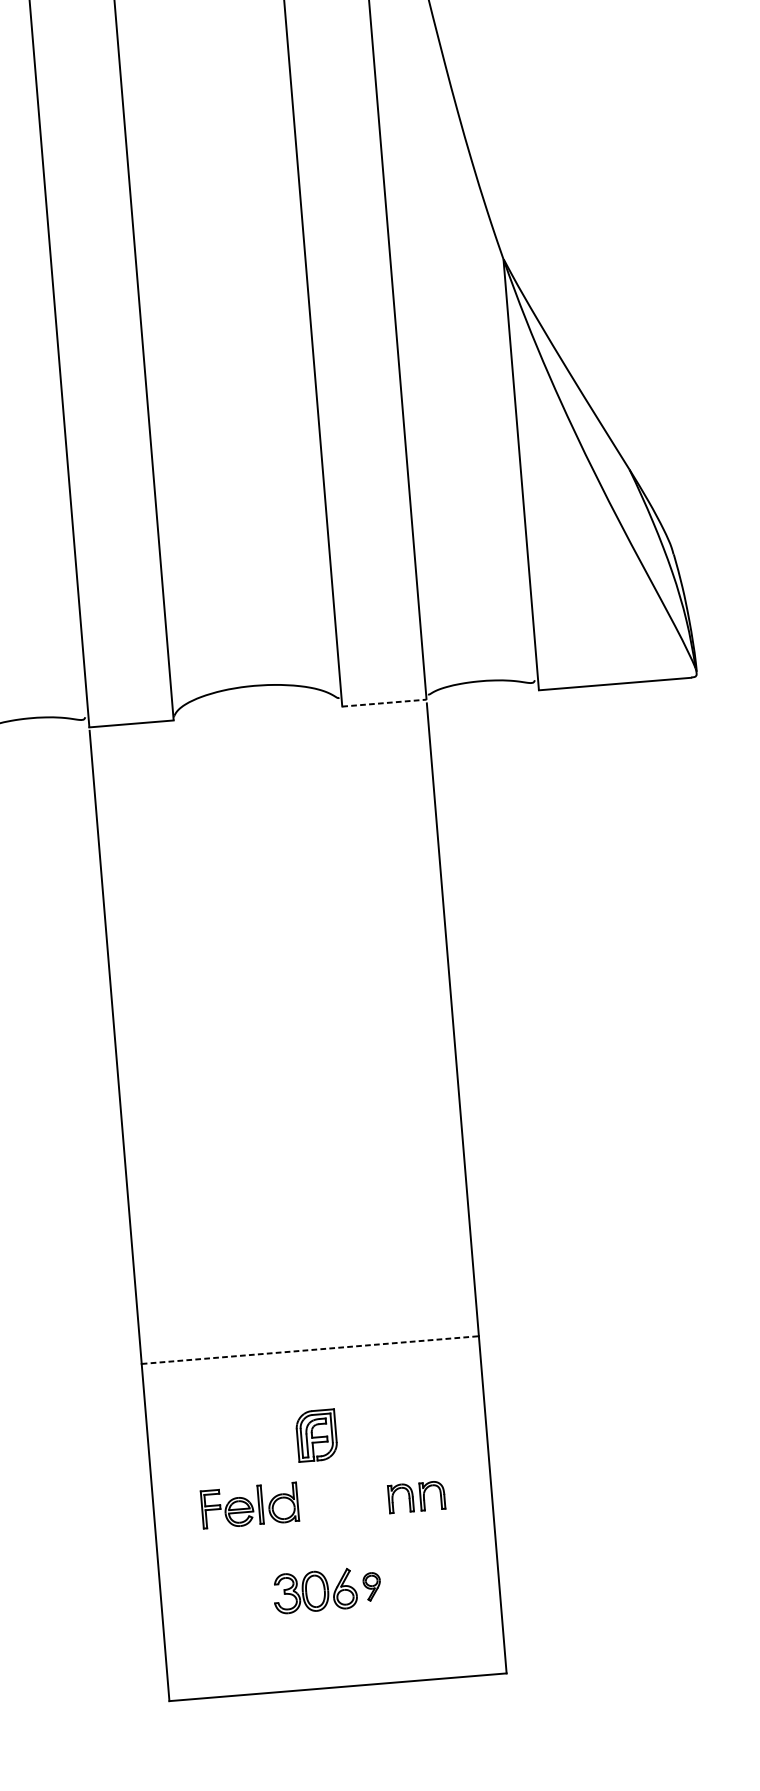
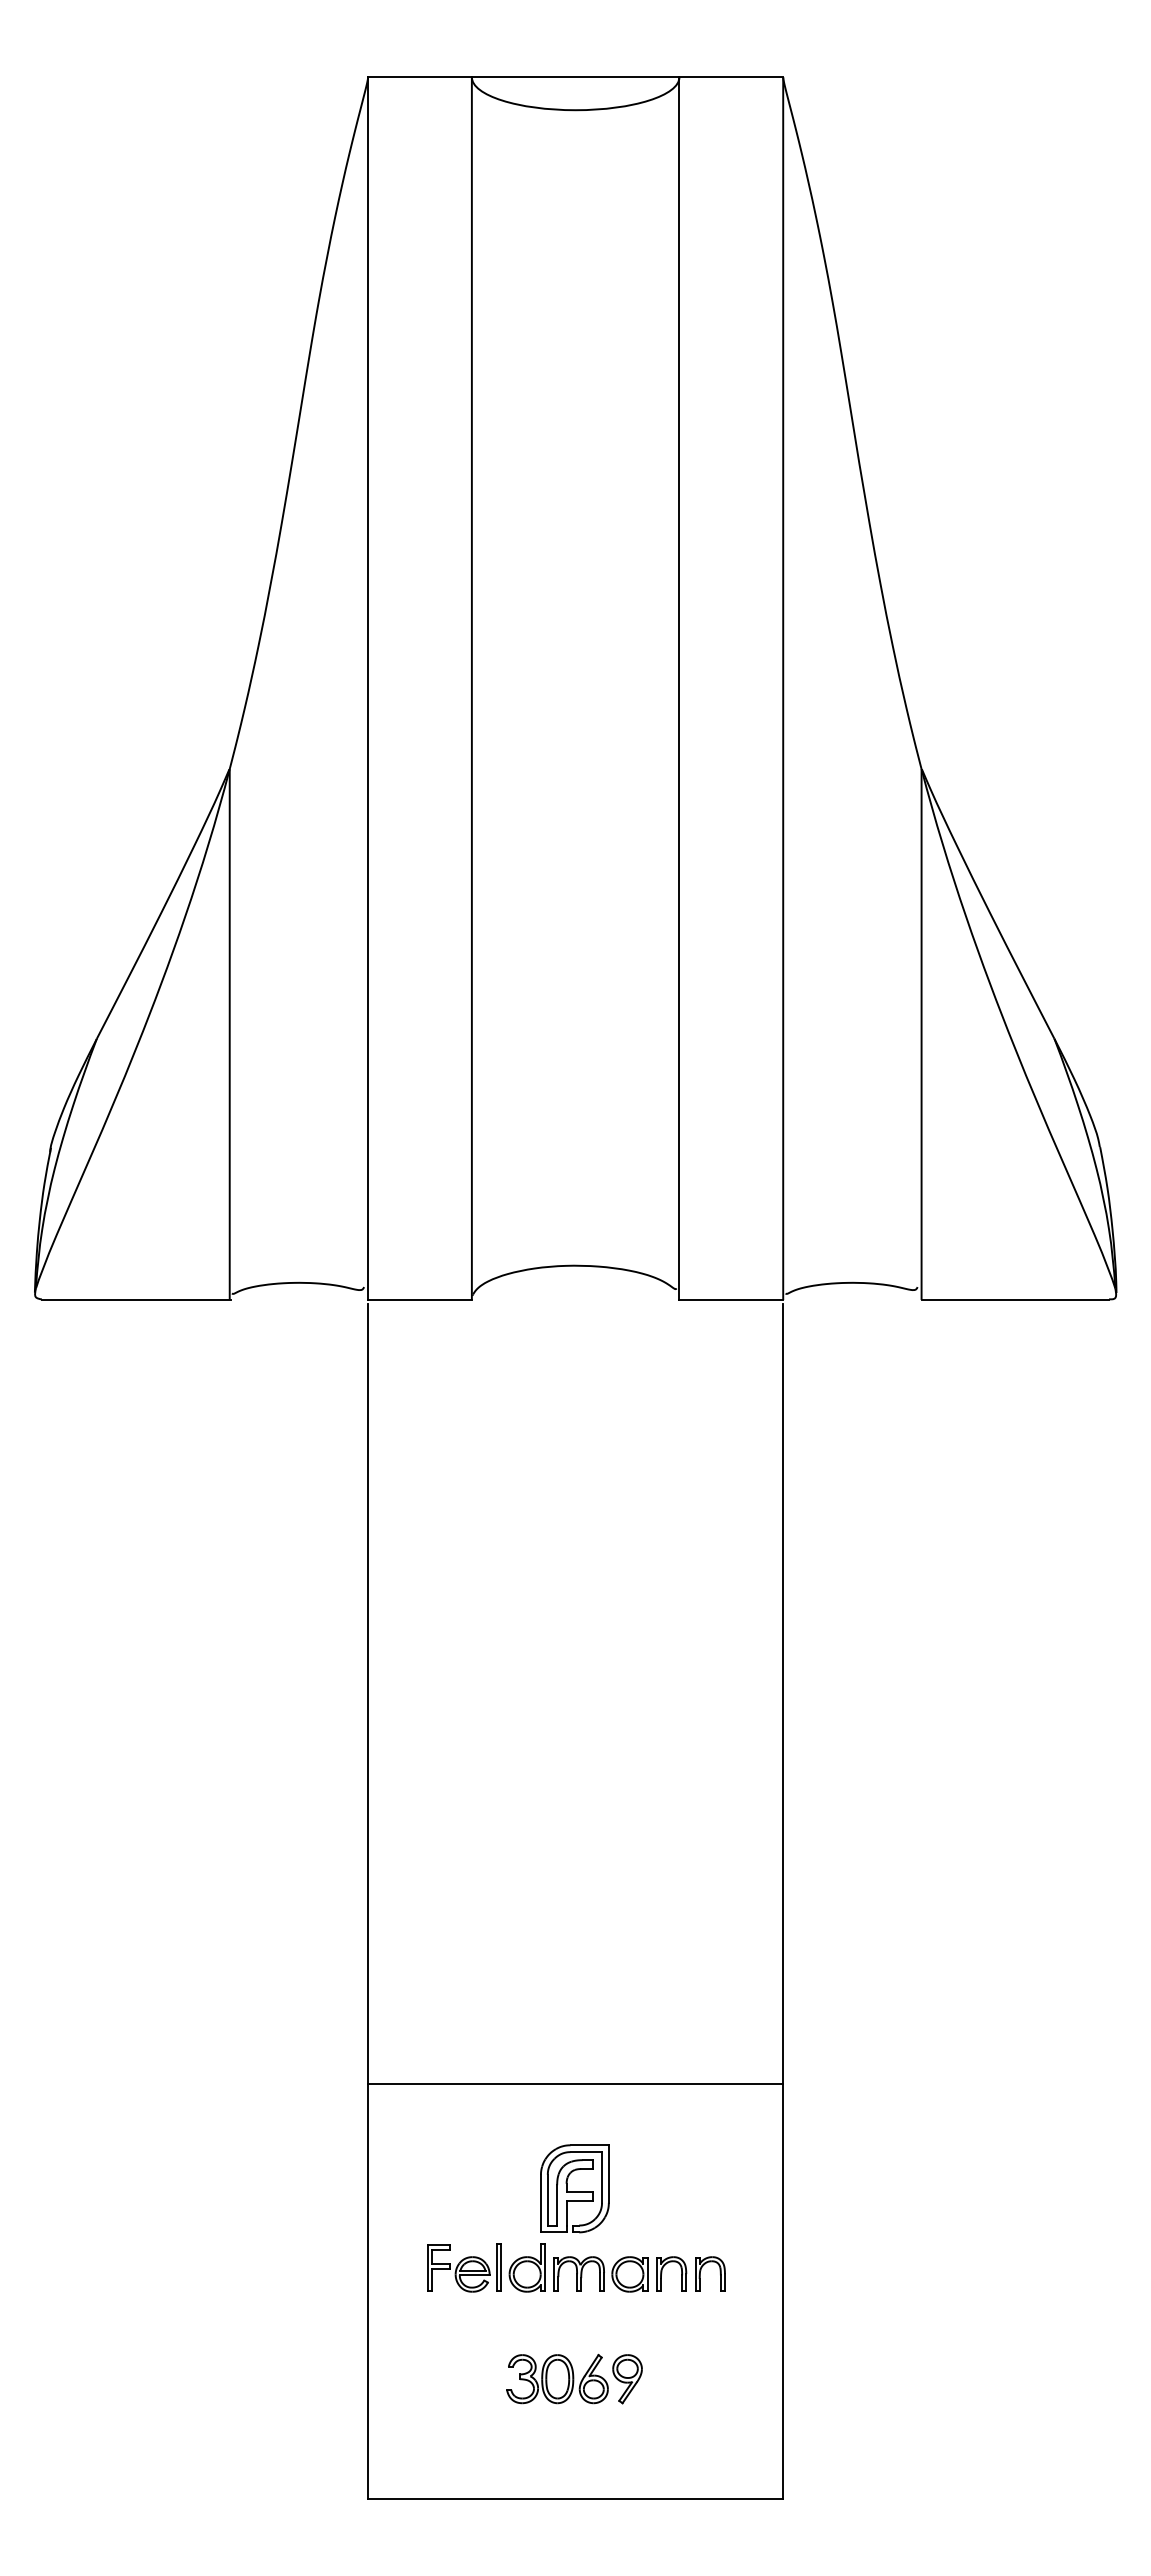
line: (384, 702) -> (731, 1299), dashed -> solid
line: (310, 1350) -> (575, 2083), dashed -> solid
part: (316, 1435) -> (574, 2188), size x1.43
part: (343, 1503) -> (600, 2274), added
part: (372, 1586) -> (627, 2379), size x1.43

